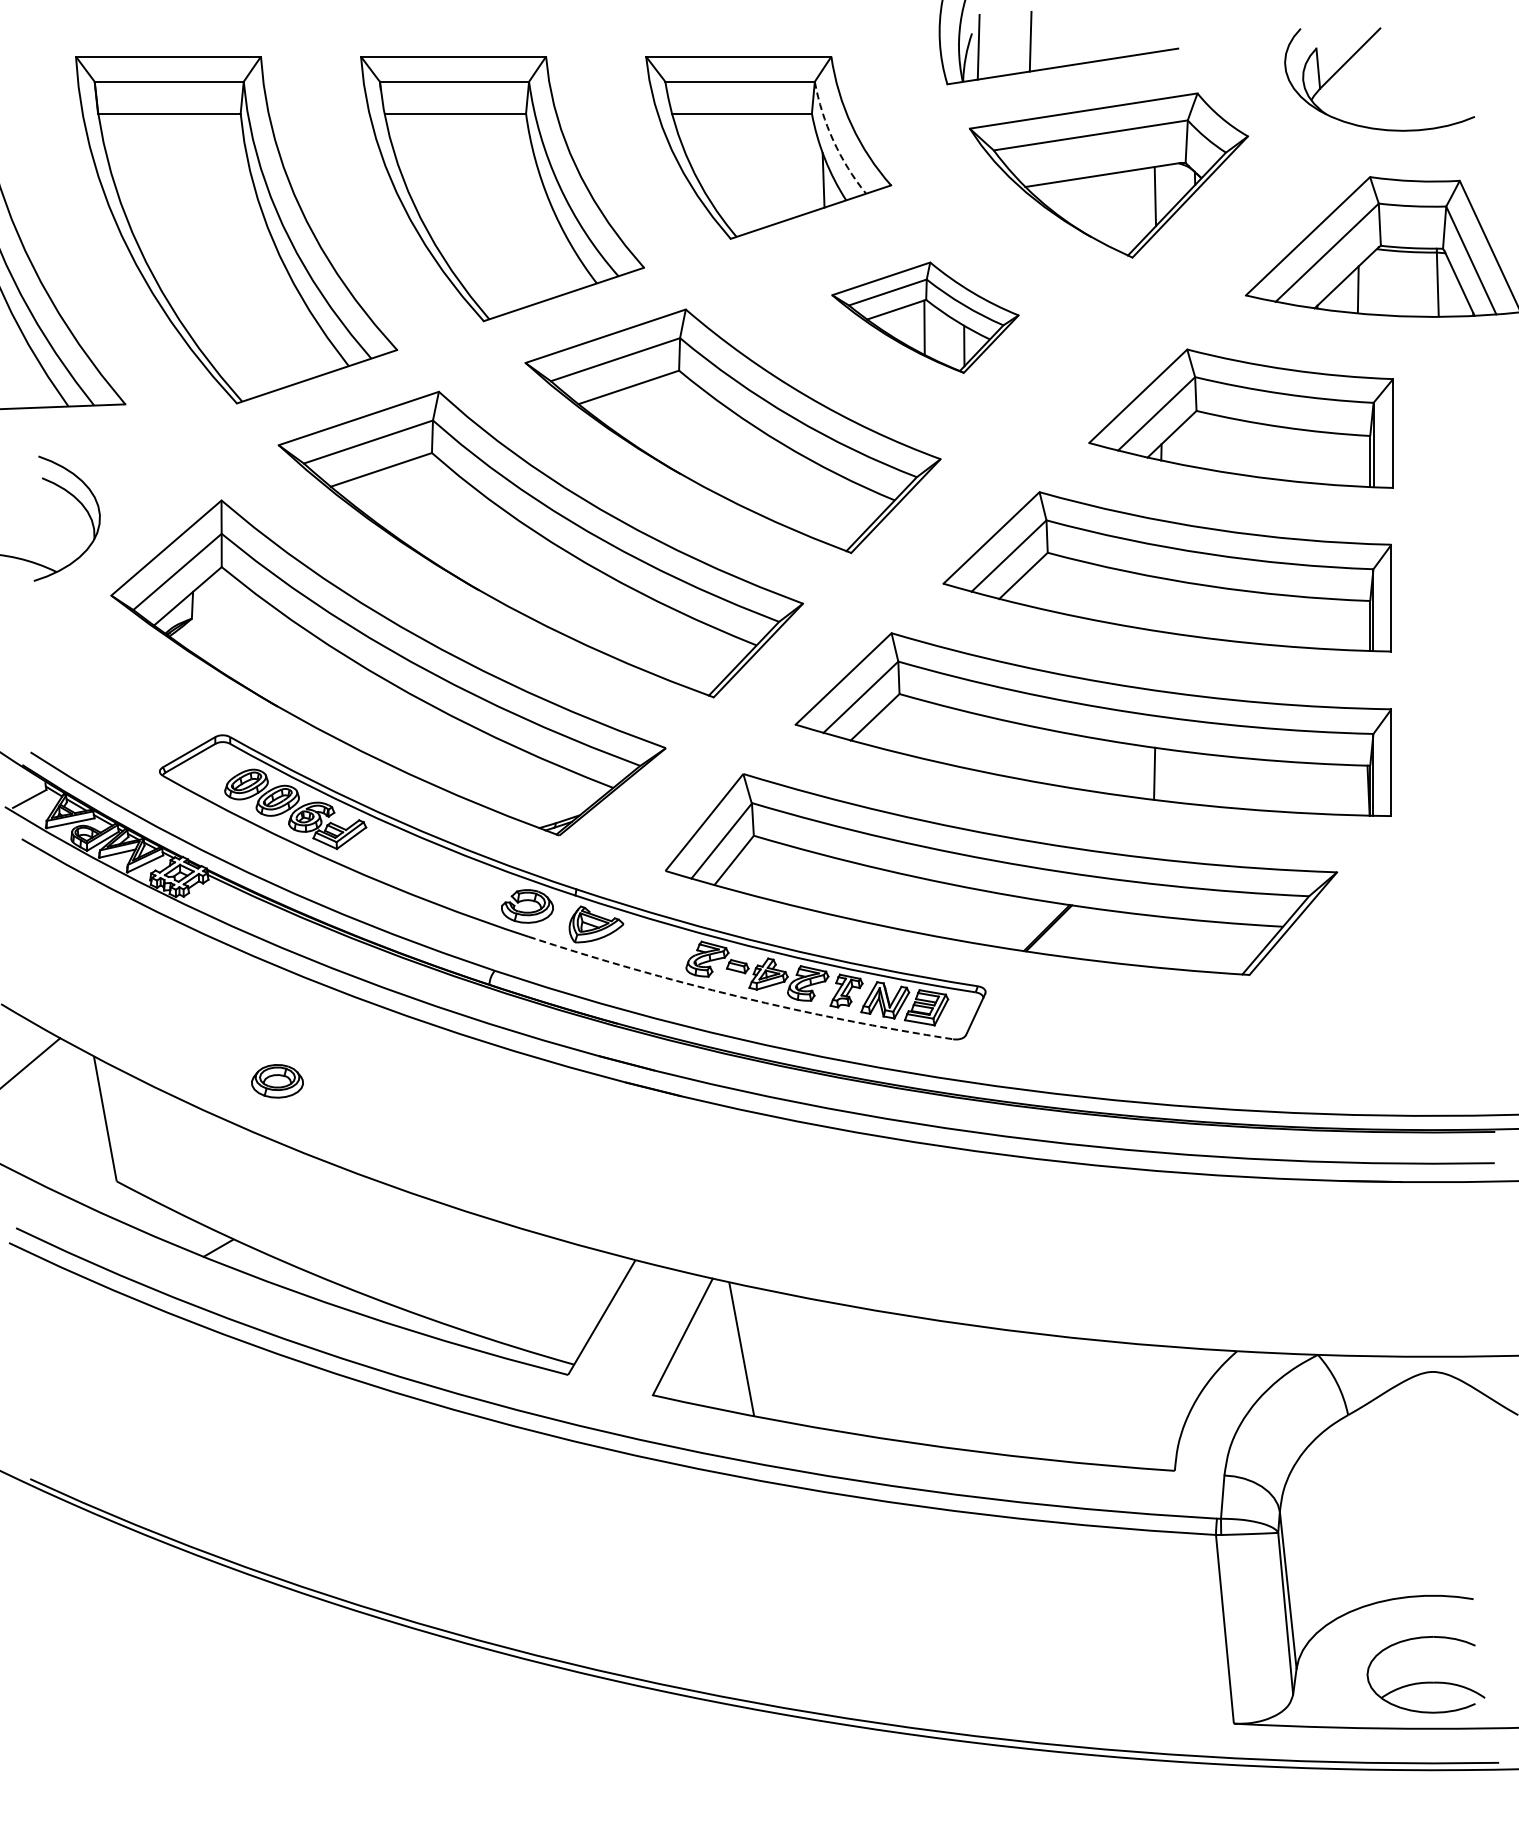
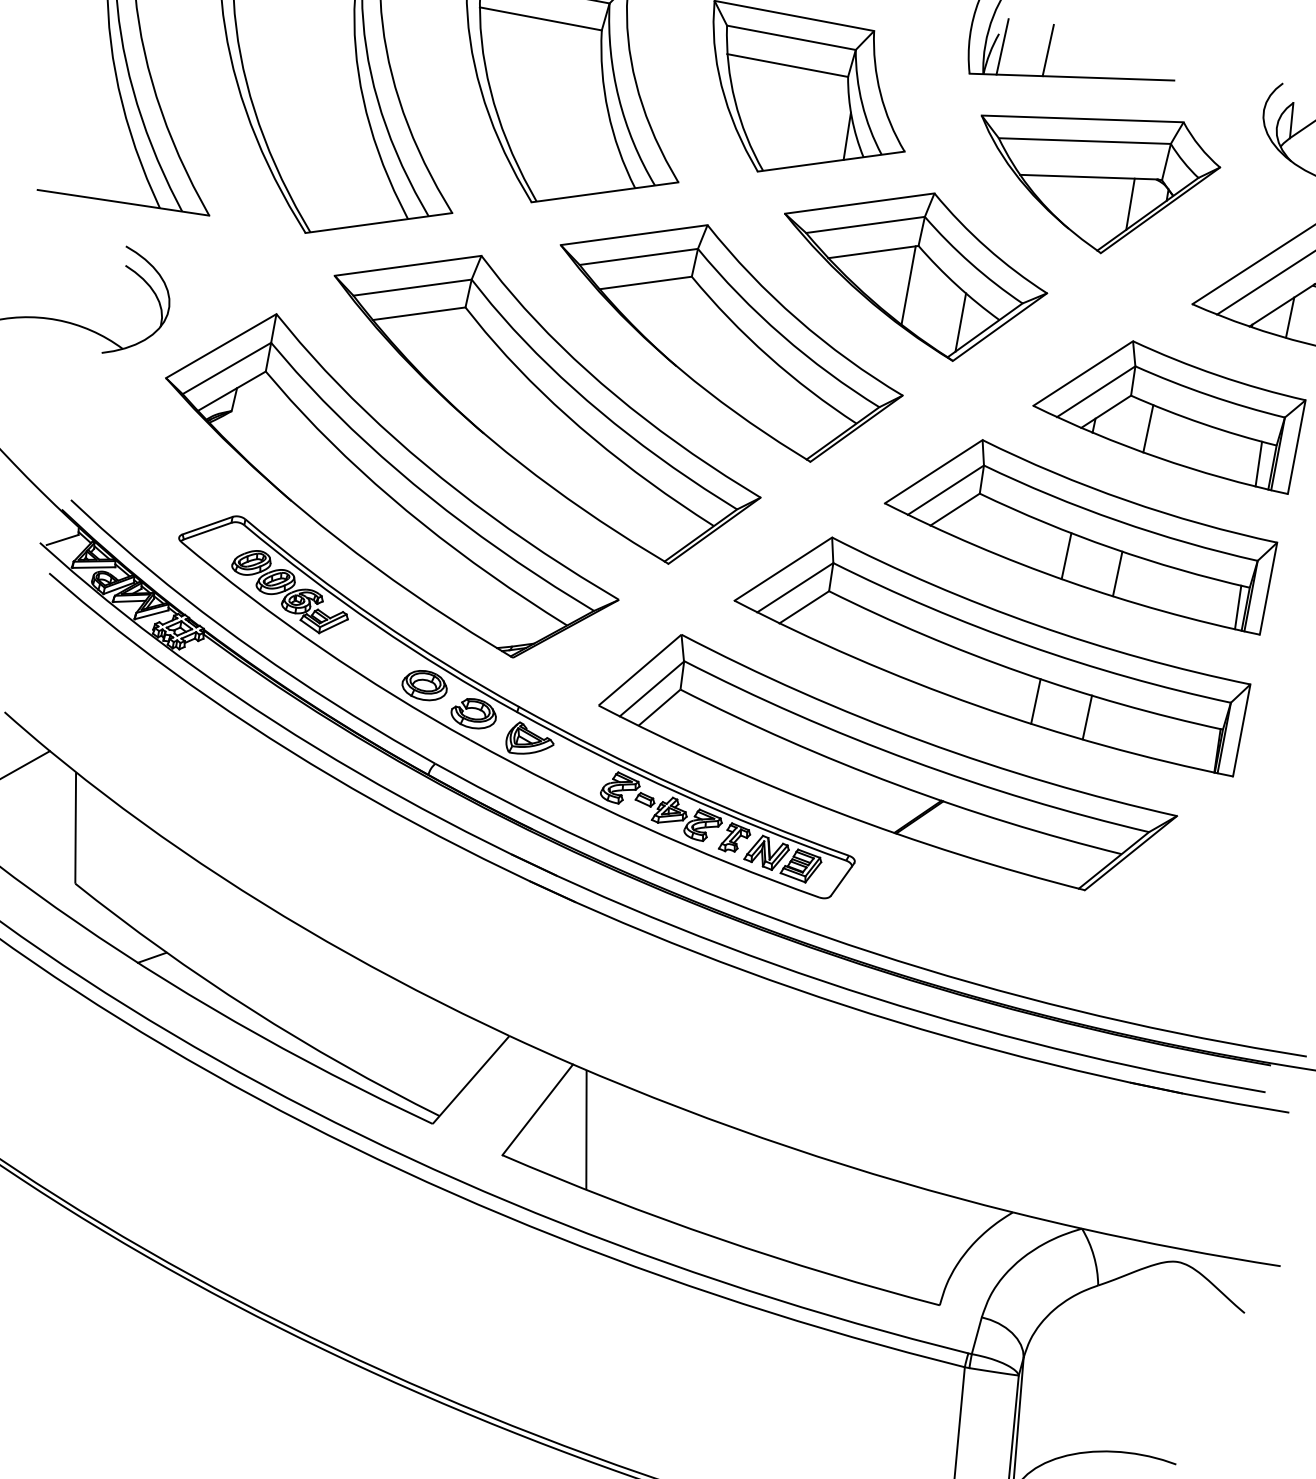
arc: (833, 140) -> (862, 103), dashed -> solid
part: (925, 317) -> (912, 271), size x1.67
line: (1222, 443) -> (1148, 427), added
line: (1354, 460) -> (1259, 464), added
line: (1157, 604) -> (1065, 556), added
line: (1218, 613) -> (1117, 573), added
line: (1361, 625) -> (1238, 607), added
line: (1215, 780) -> (1087, 717), added
arc: (738, 996) -> (641, 825), dashed -> solid
part: (277, 1081) -> (424, 685), moved

